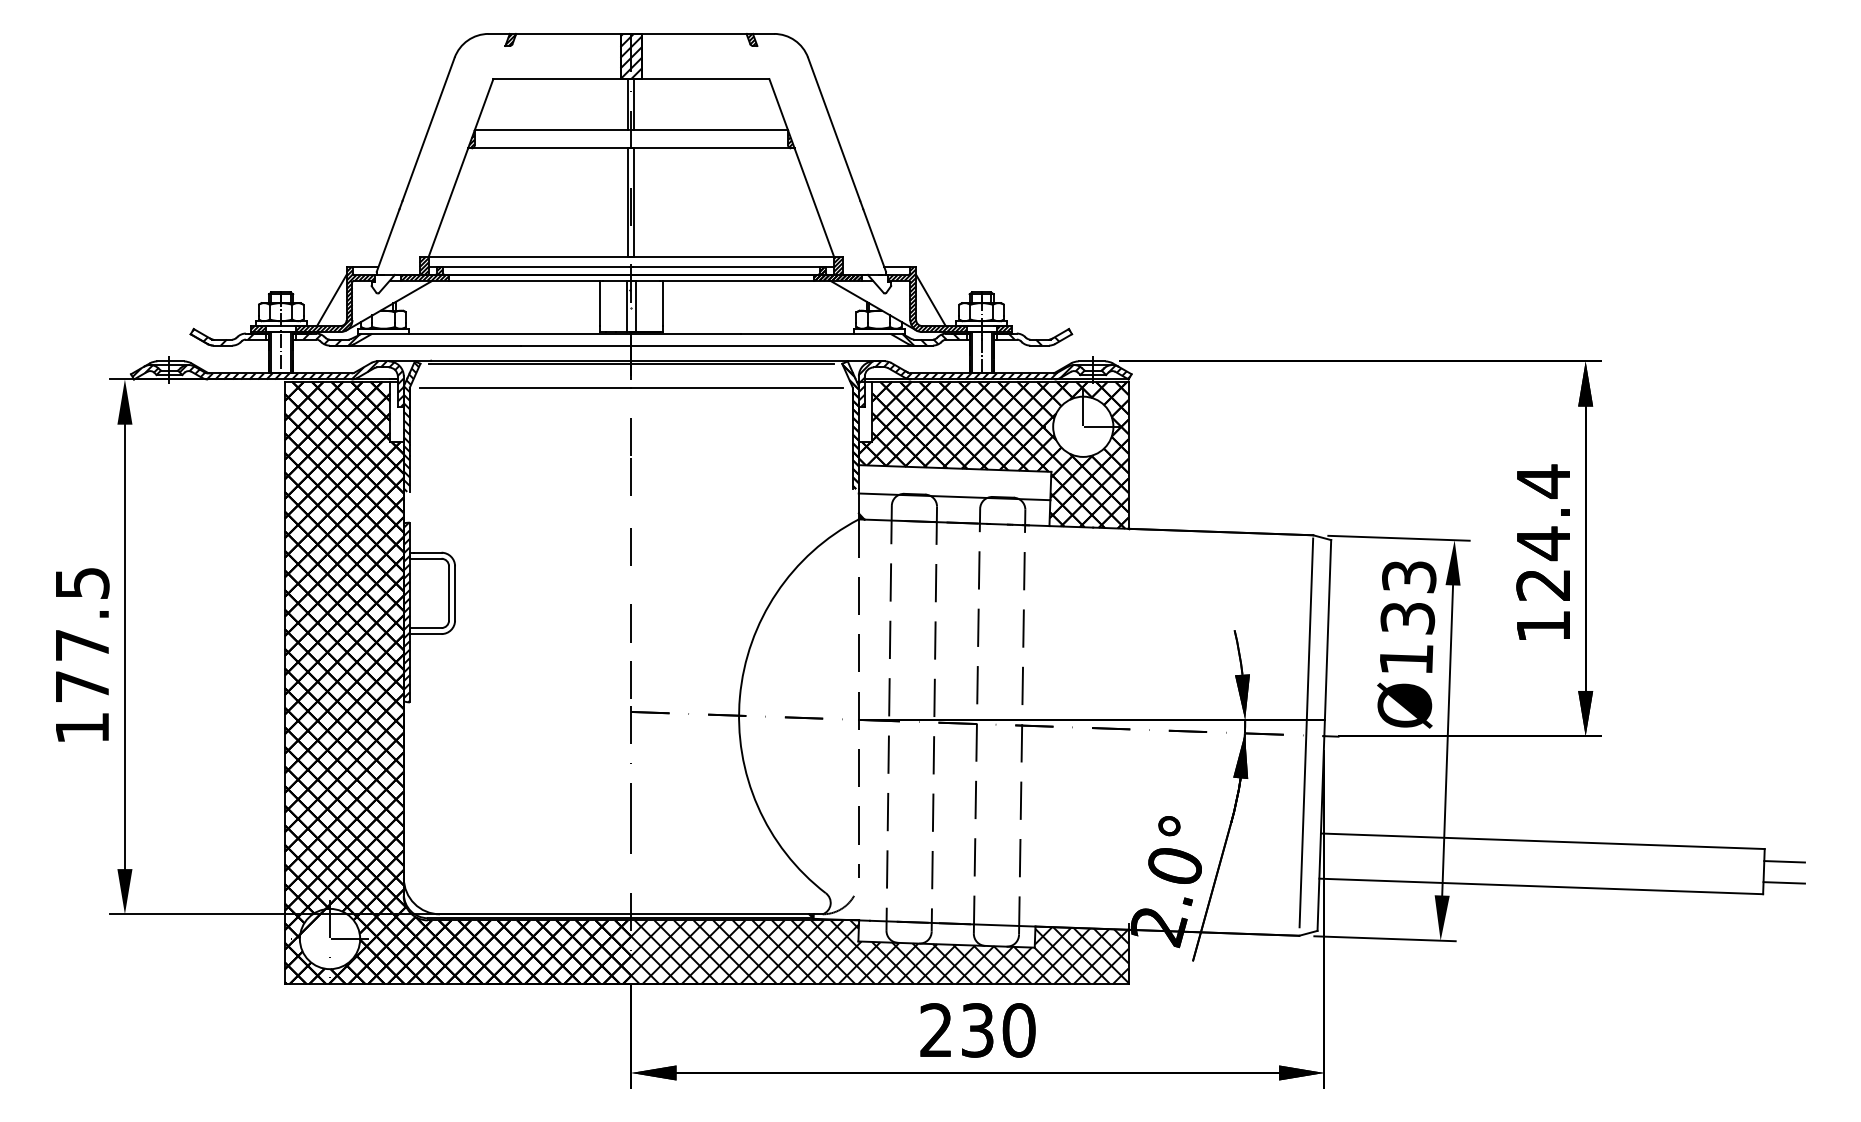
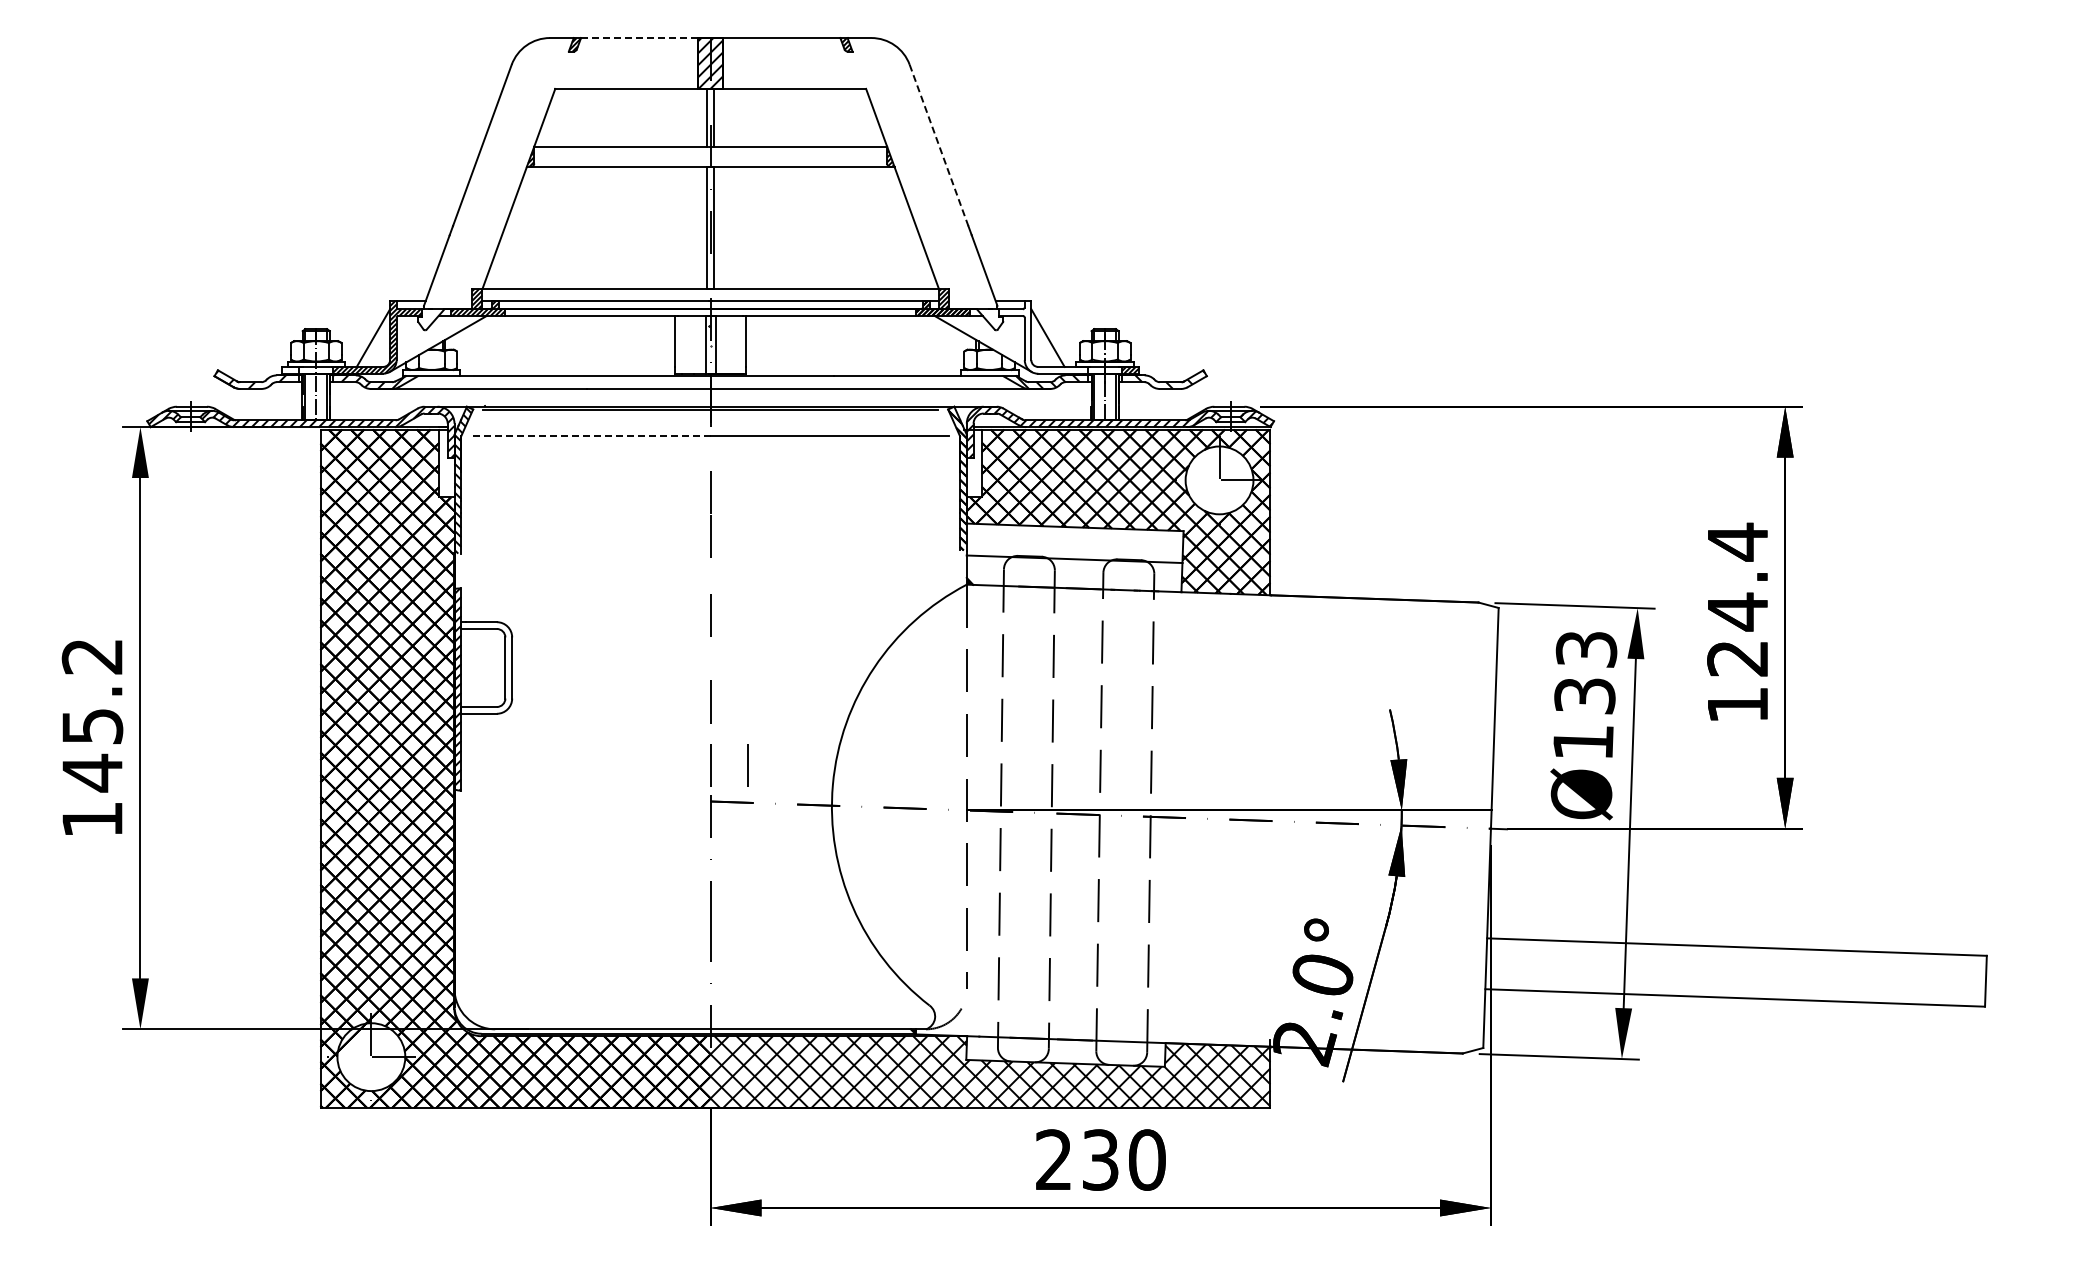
line: (568, 34) -> (639, 38), solid -> dashed
line: (834, 129) -> (939, 145), solid -> dashed
hatch: (926, 299) -> (1043, 336), removed
hatch: (258, 328) -> (290, 369), removed
line: (525, 387) -> (591, 436), solid -> dashed
text: (82, 635) -> (92, 715), 177.5 -> 145.2
line: (664, 680) -> (747, 765), added
line: (1306, 732) -> (1470, 824), removed
line: (1784, 861) -> (2009, 969), removed
line: (1783, 882) -> (2008, 993), removed

